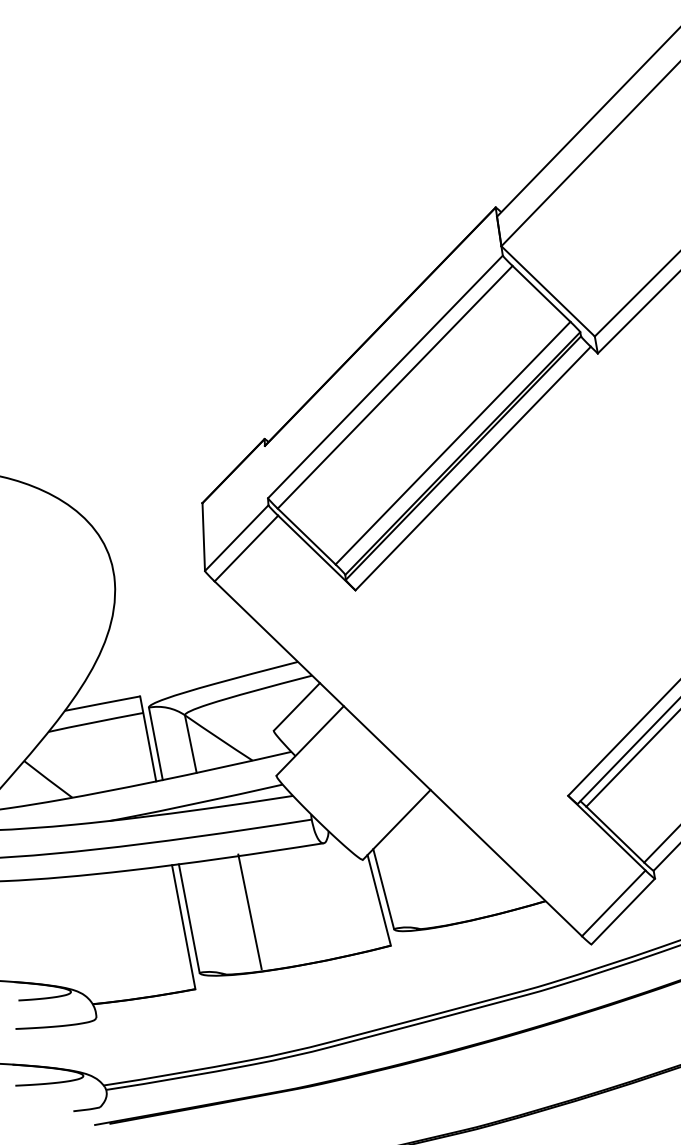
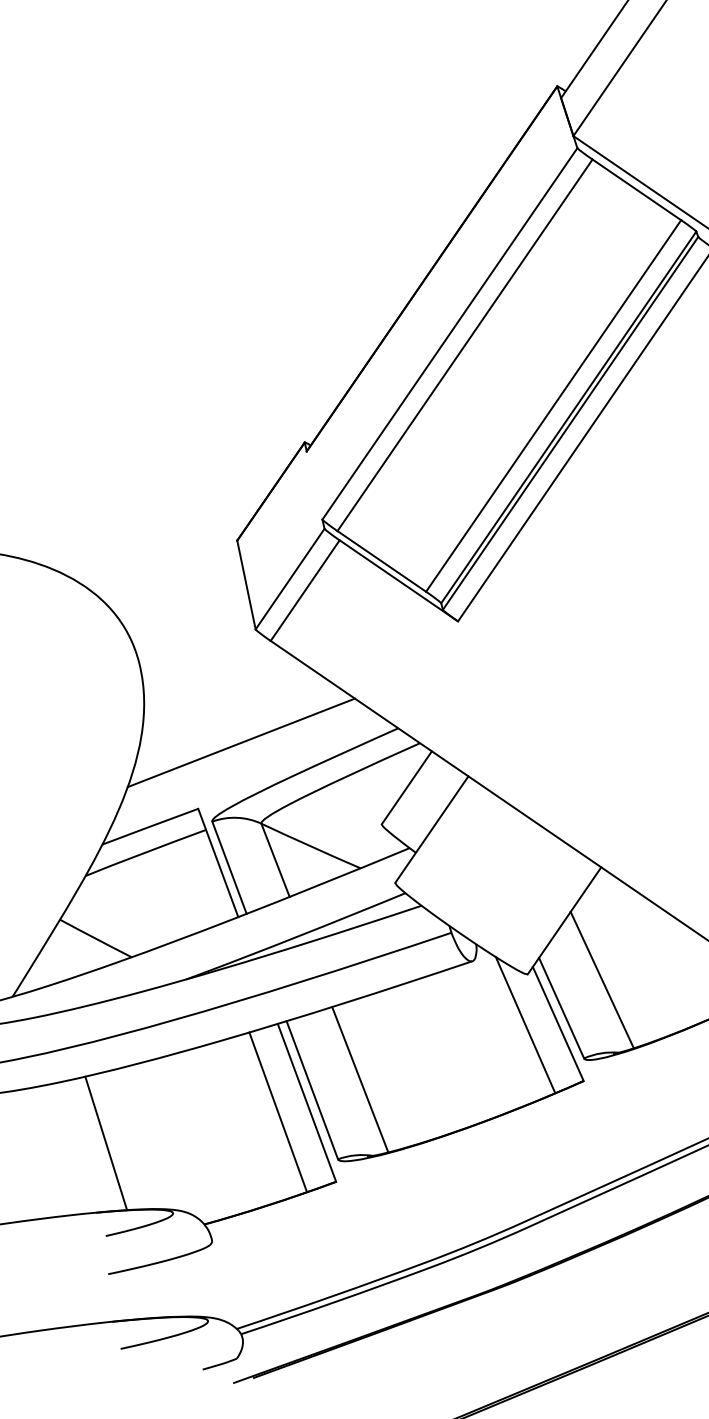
line: (179, 652) -> (240, 742), added
line: (417, 873) -> (602, 980), added
line: (354, 897) -> (525, 1025), added
line: (249, 911) -> (359, 1079), moved
line: (160, 930) -> (277, 1112), added
line: (30, 932) -> (106, 1143), added

